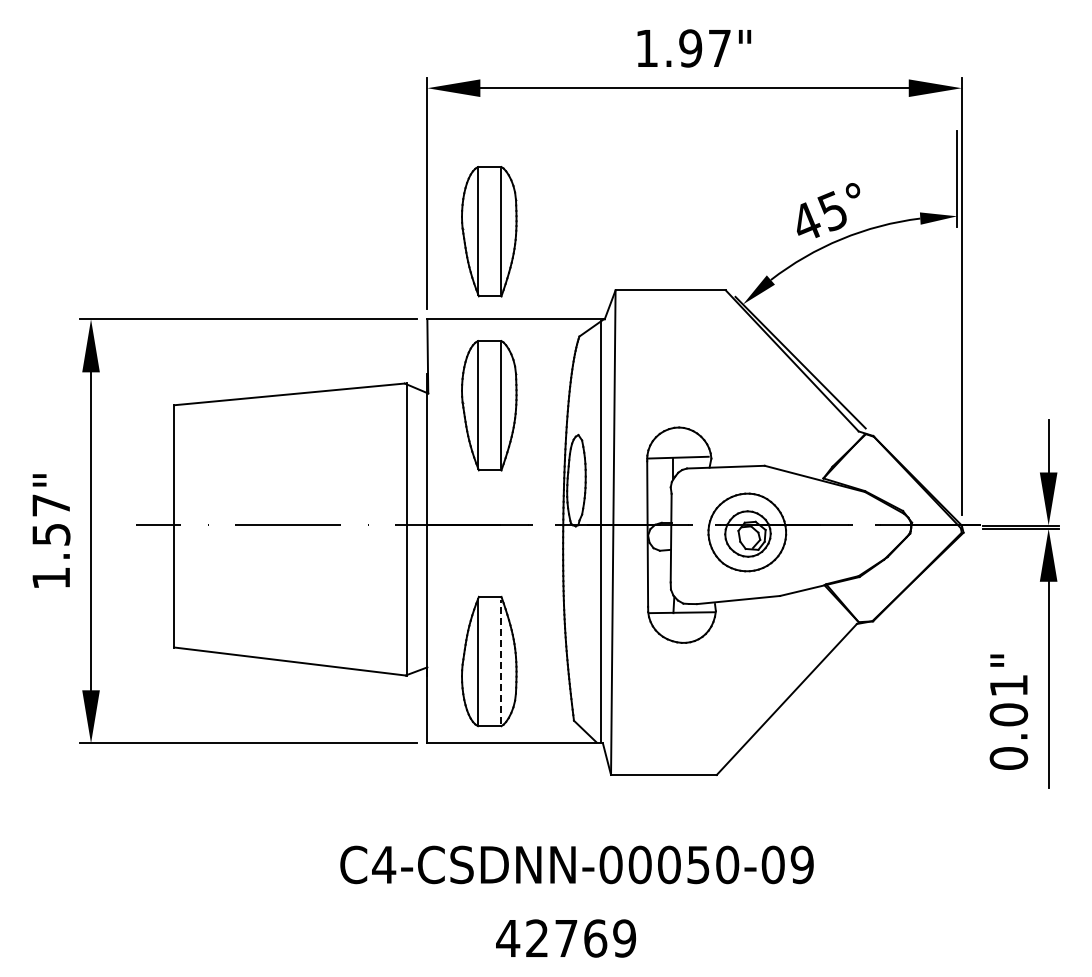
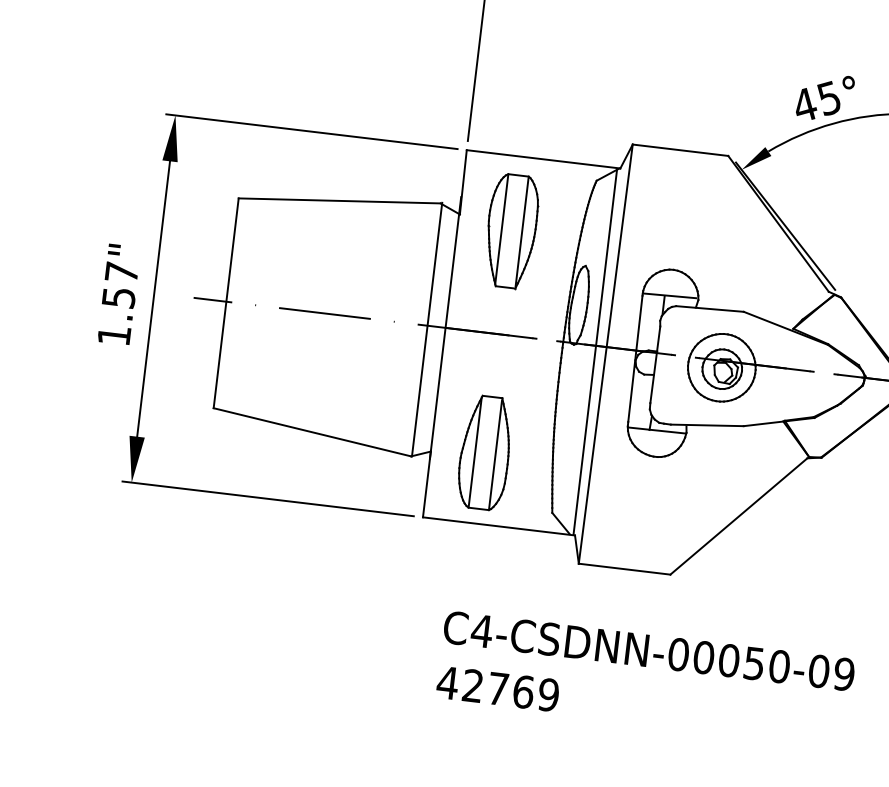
part: (489, 231) -> (529, 80), removed
line: (501, 661) -> (495, 454), dashed -> solid
text: (576, 864) -> (648, 650), moved
text: (565, 938) -> (497, 688), moved

